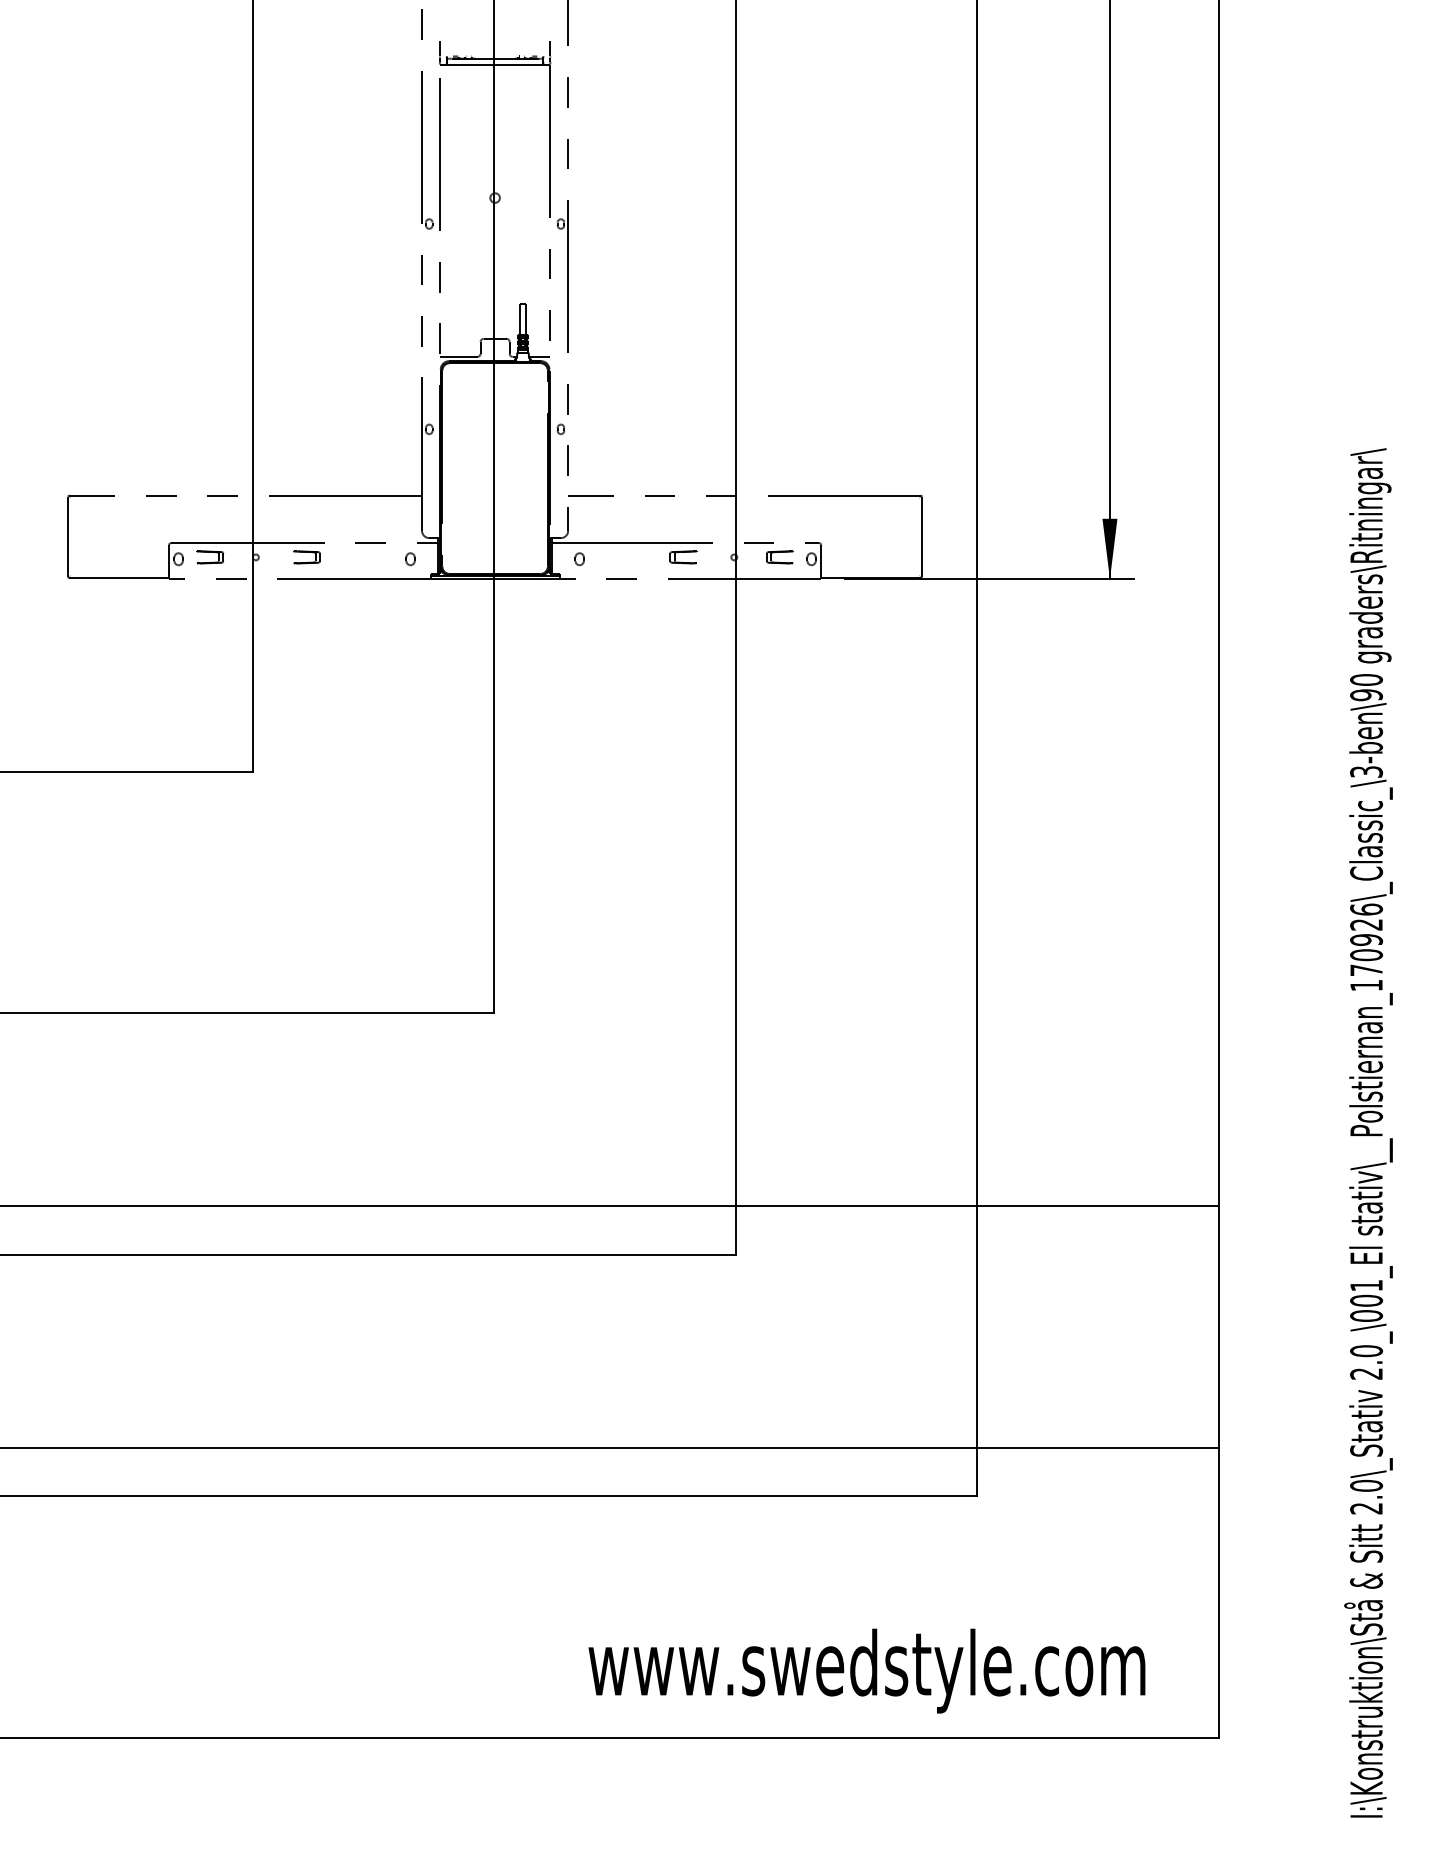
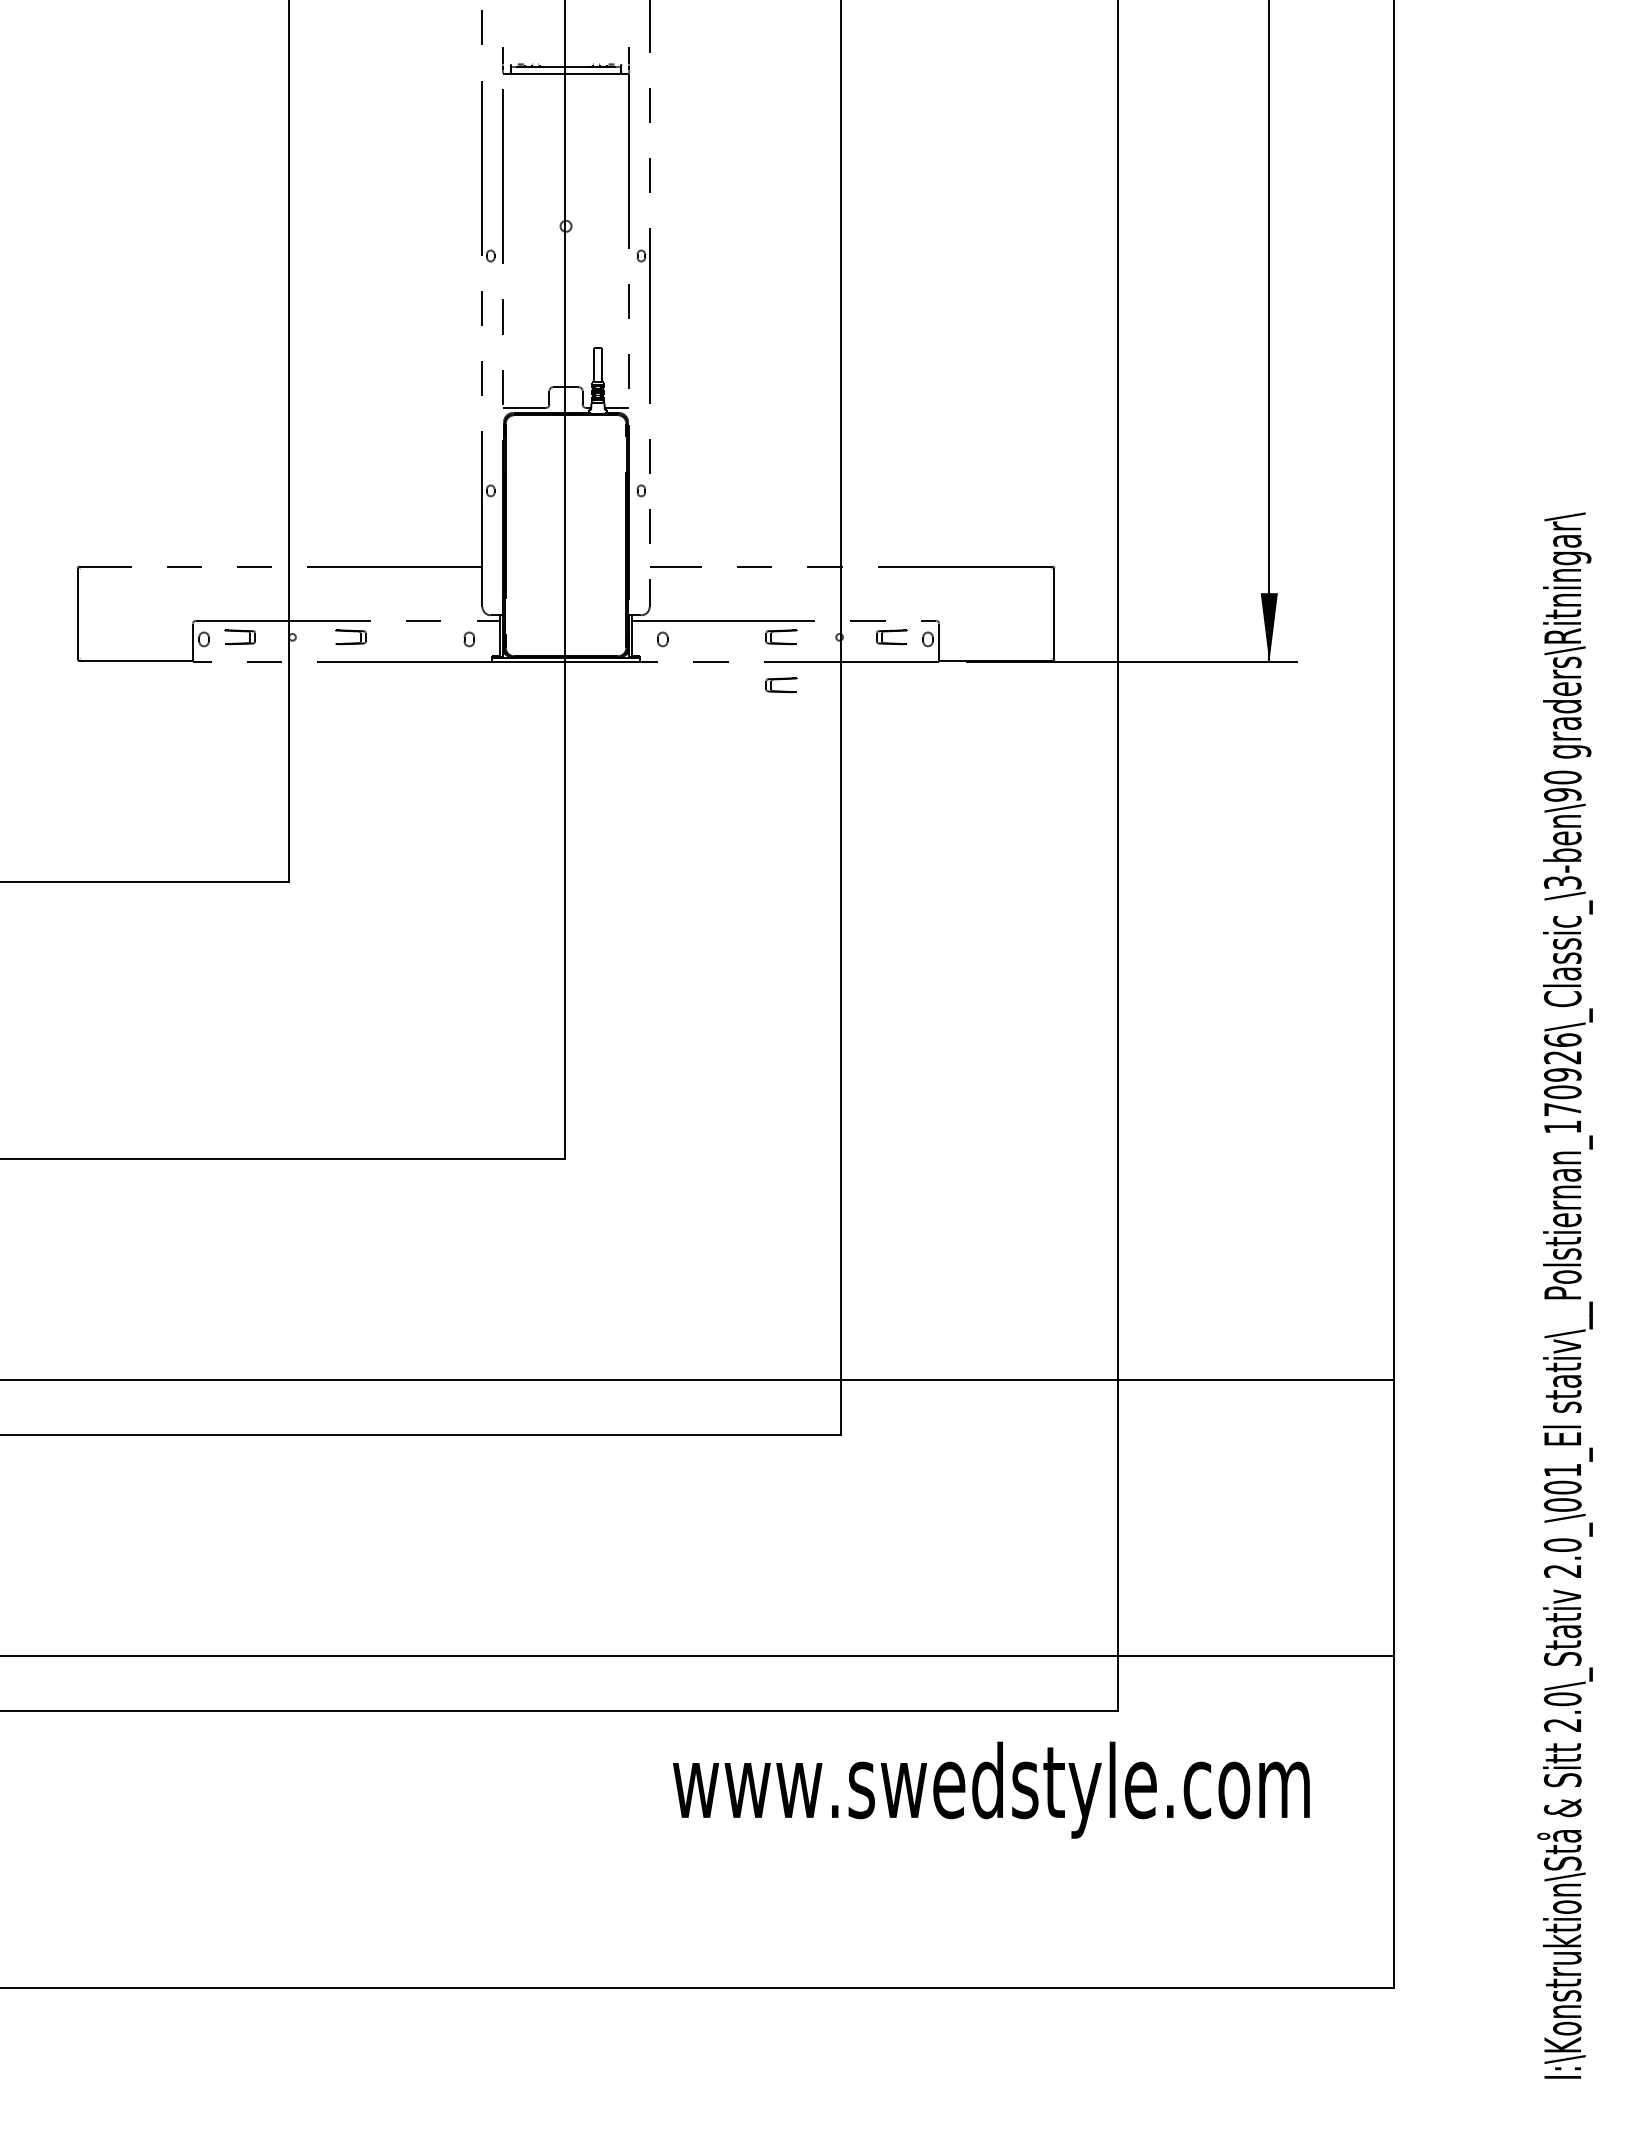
part: (683, 599) -> (781, 685), added
text: (867, 1670) -> (991, 1789), moved

